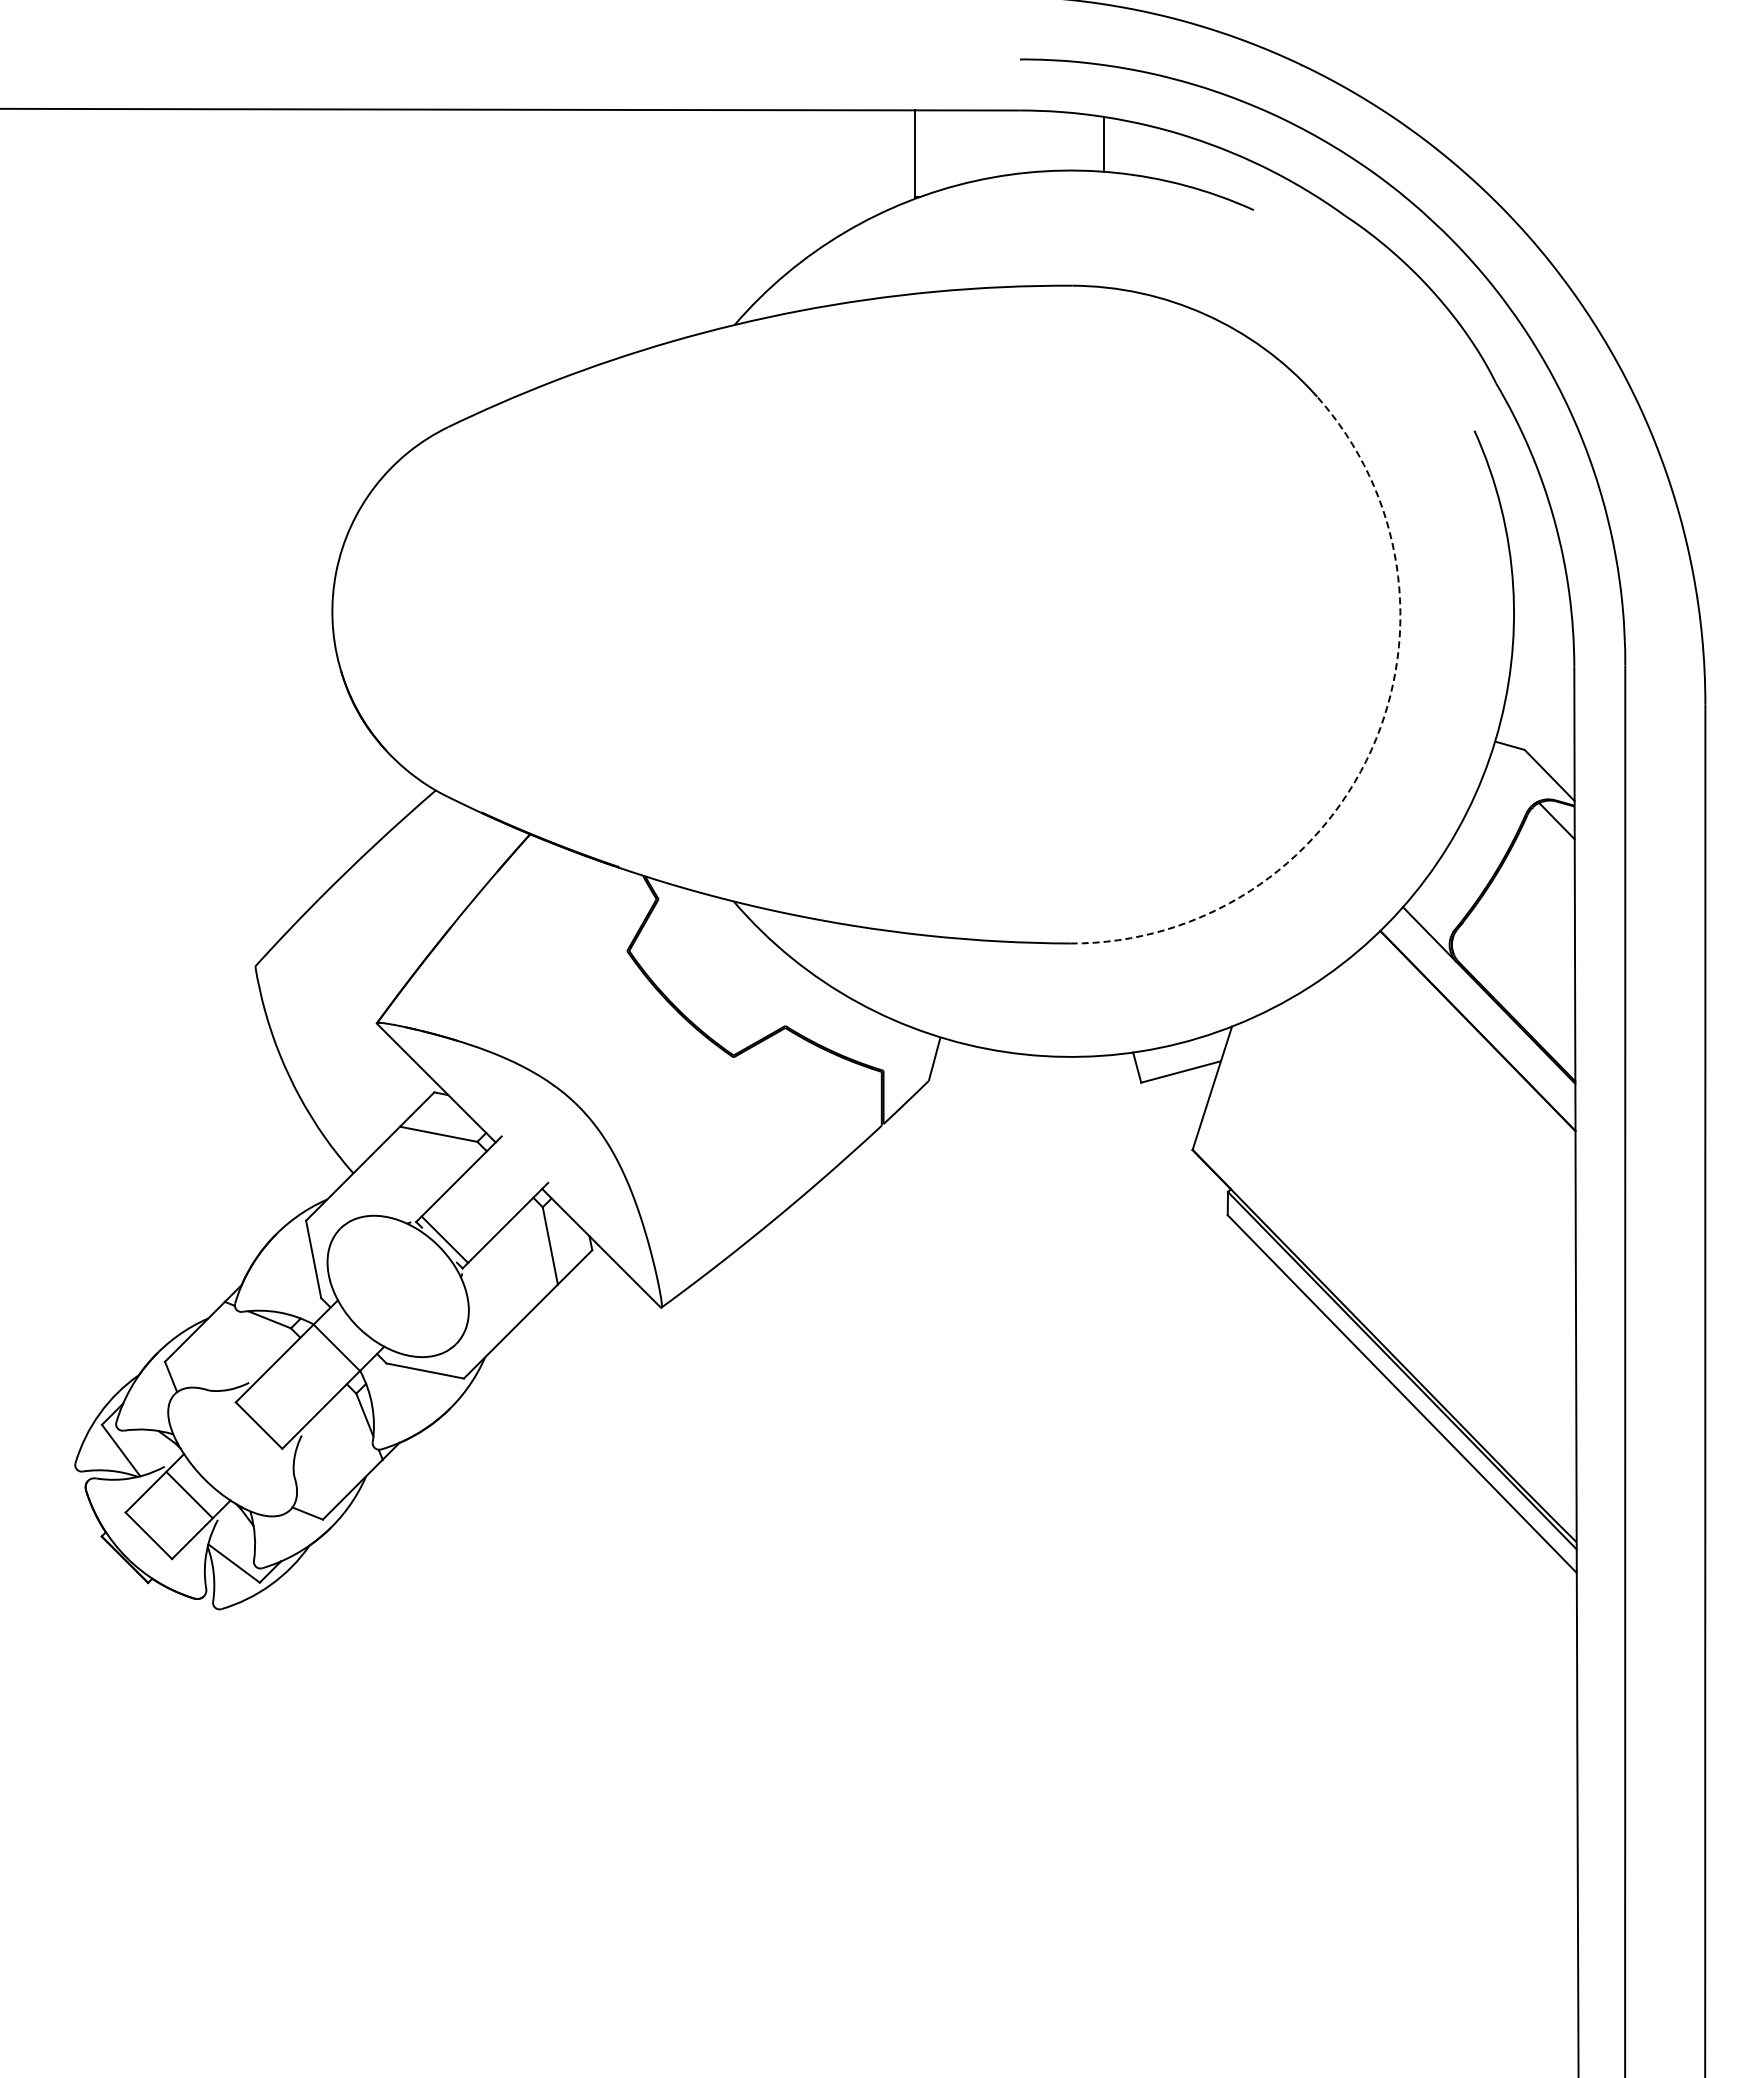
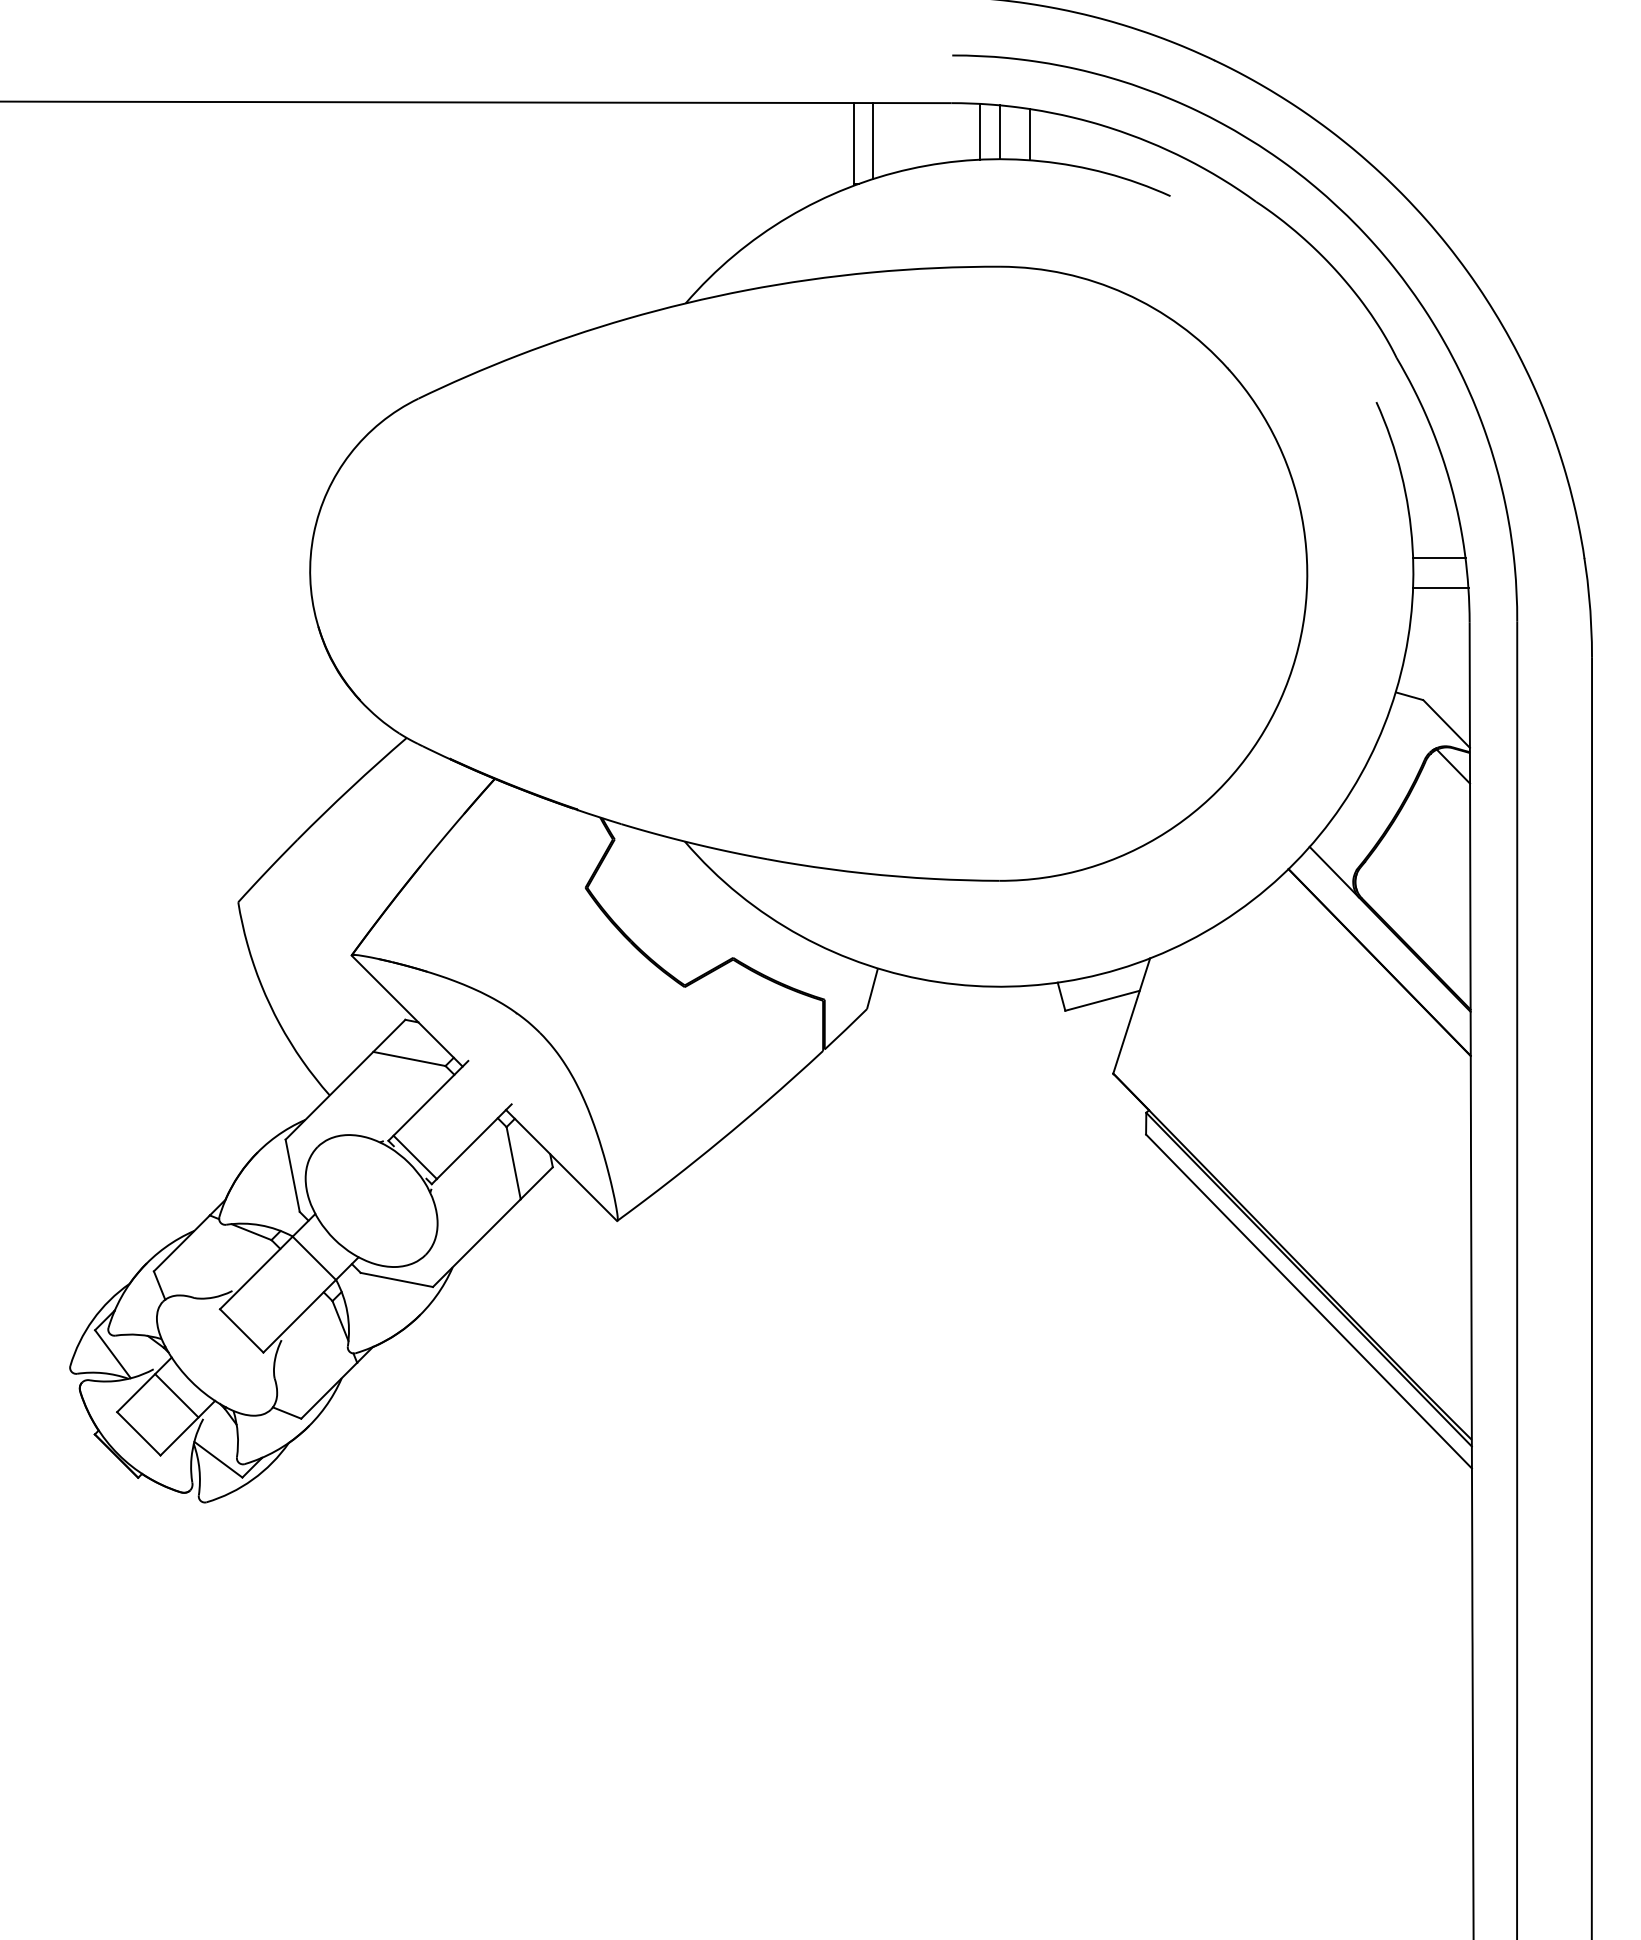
line: (1050, 141) -> (980, 132), added
line: (1070, 141) -> (999, 132), added
line: (935, 150) -> (873, 140), added
line: (1541, 597) -> (1439, 557), added
line: (1543, 630) -> (1440, 588), added
arc: (1371, 749) -> (1280, 699), dashed -> solid

